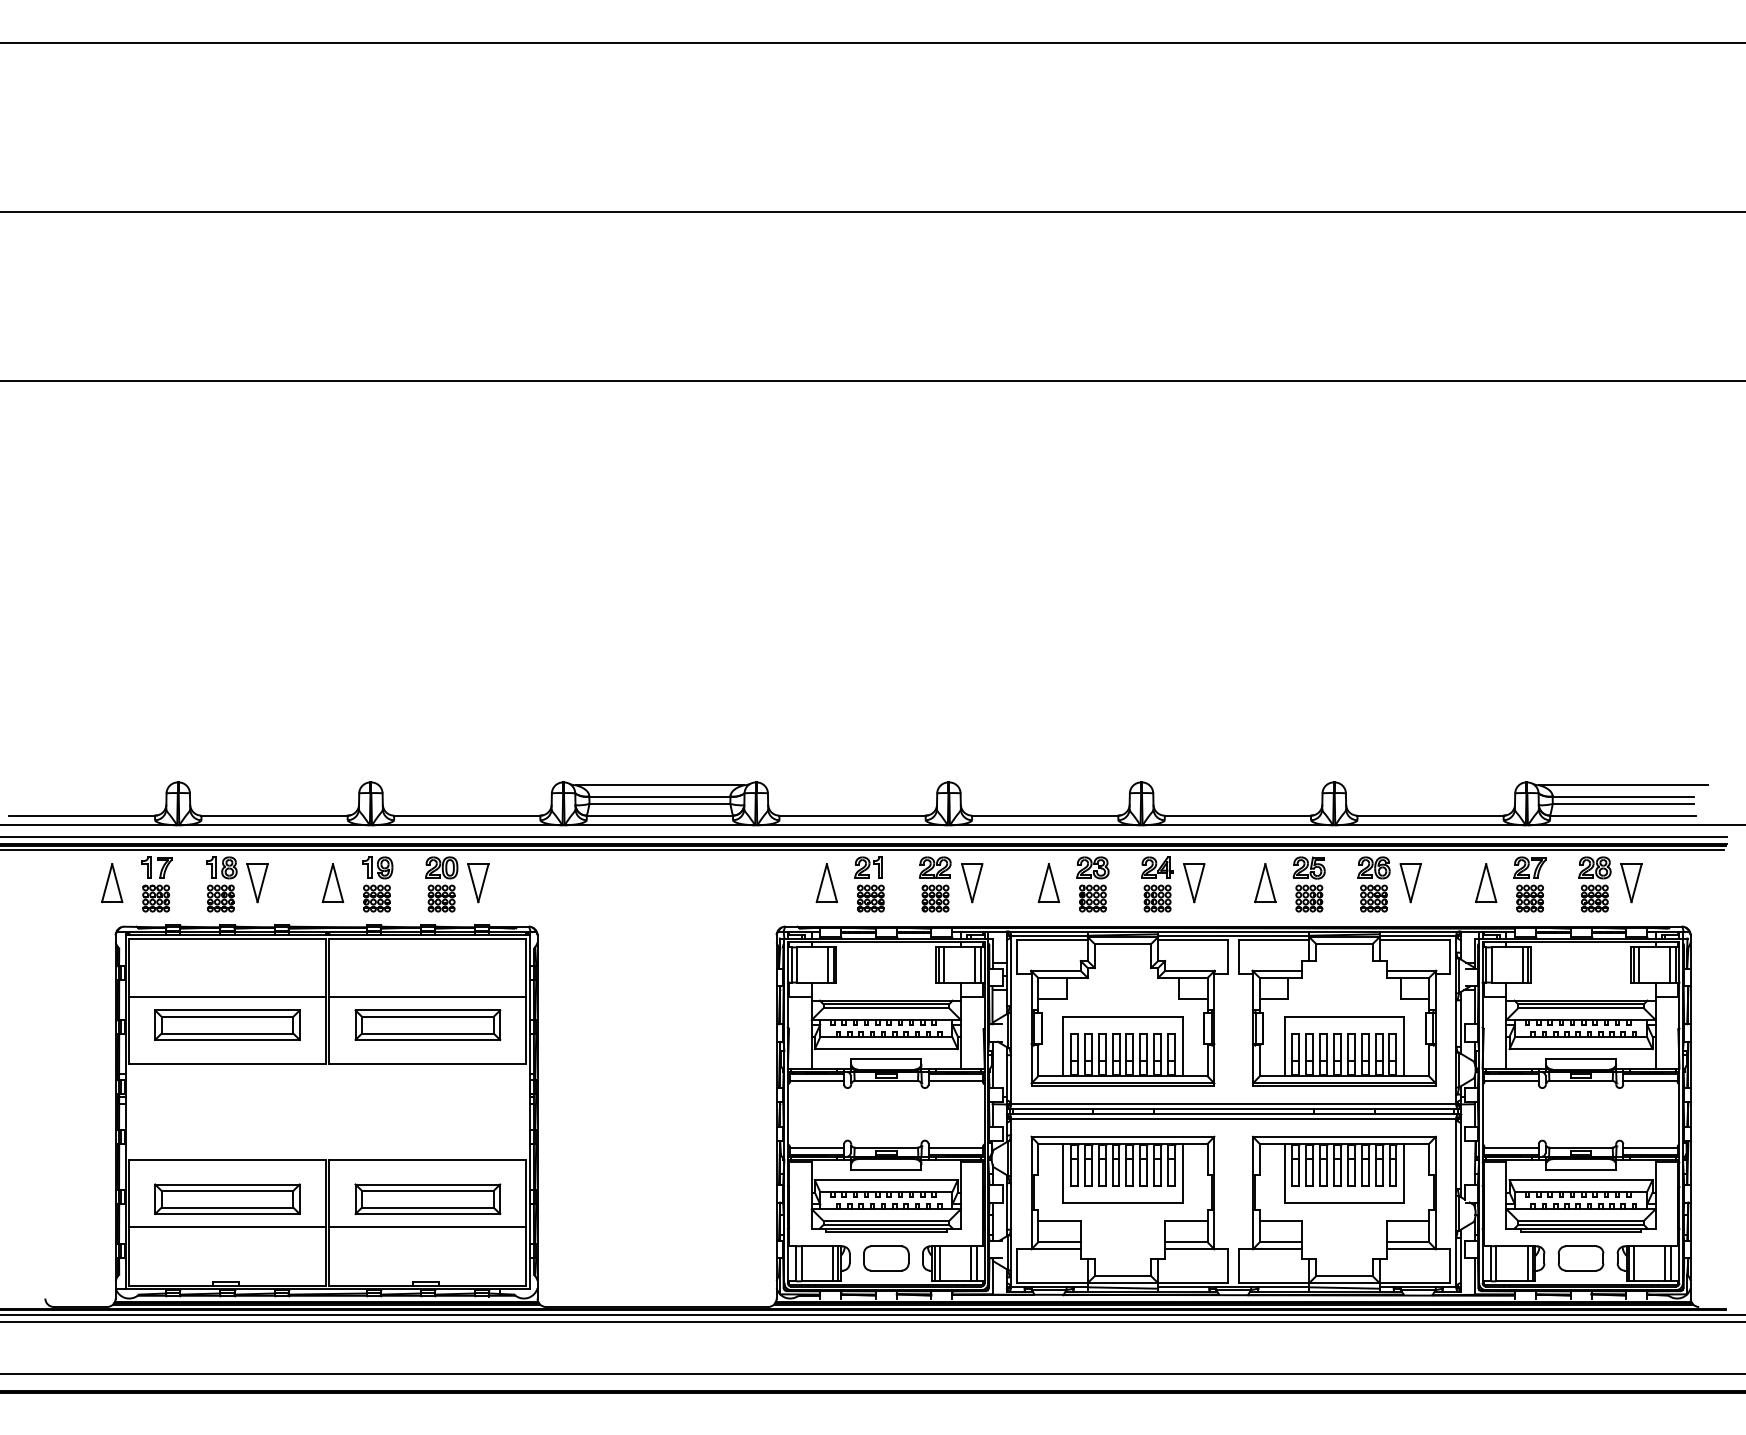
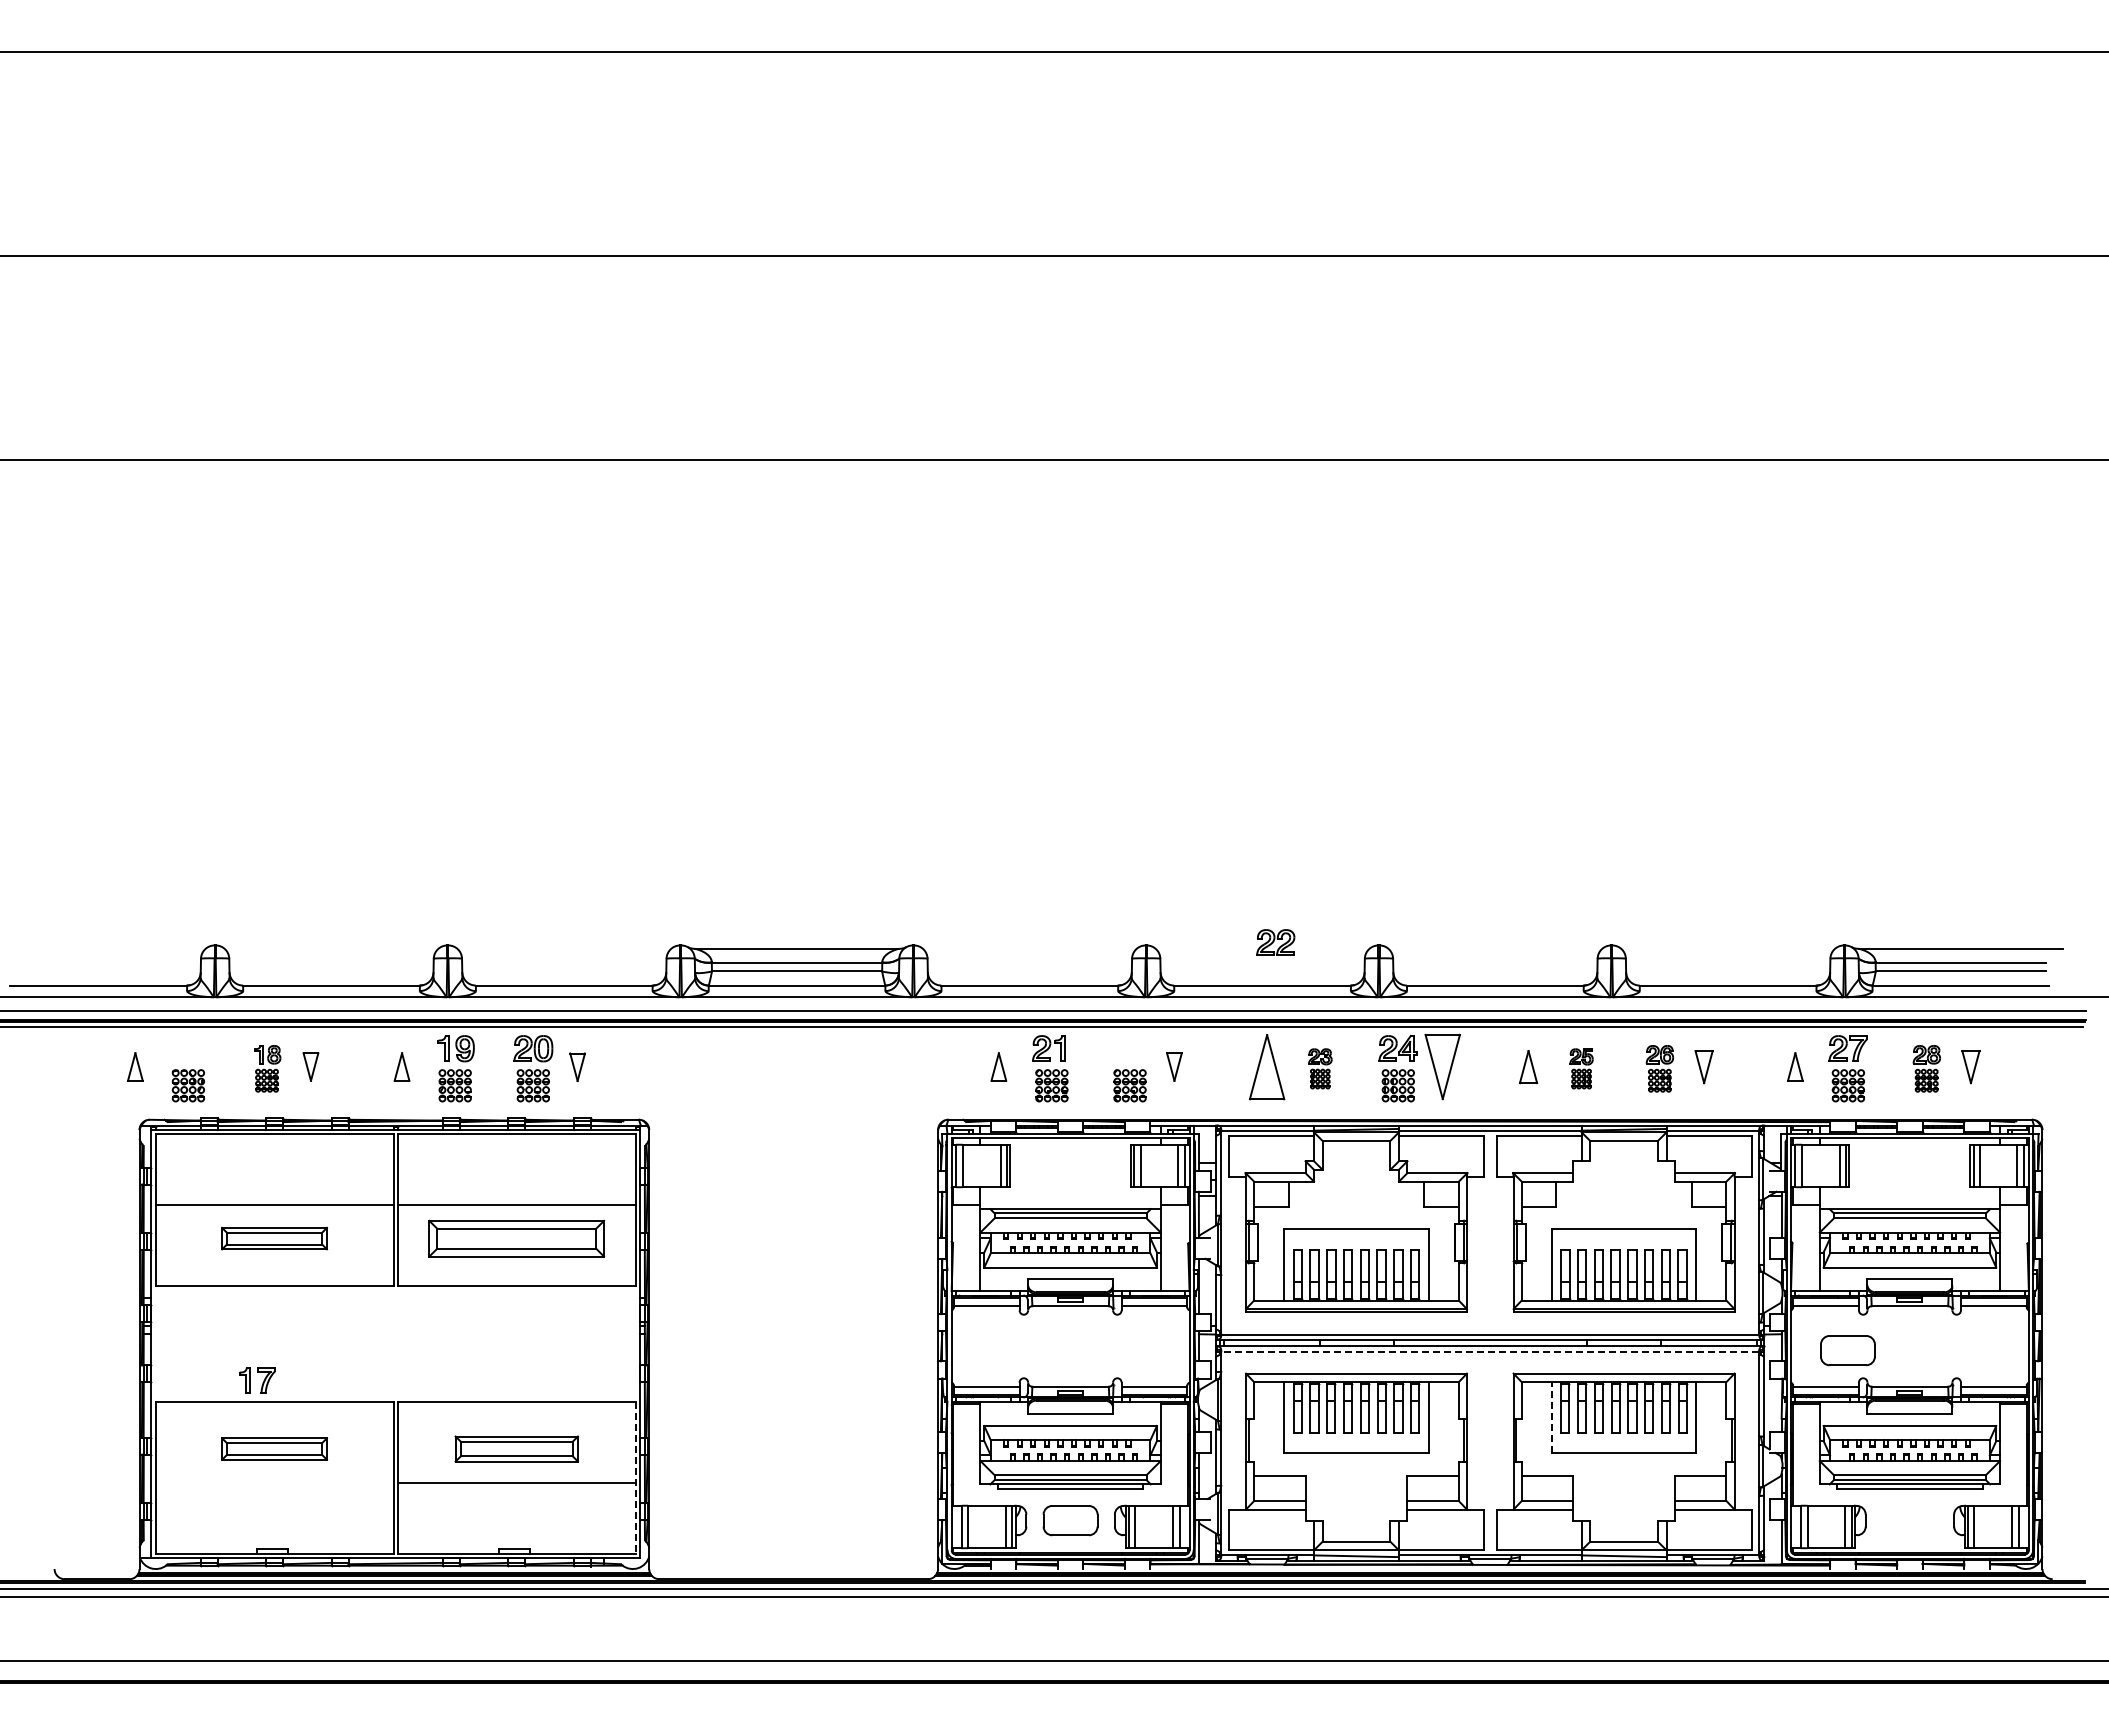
part: (157, 867) -> (257, 1380), moved
part: (935, 867) -> (1275, 942), moved
part: (112, 882) -> (135, 1066), size x0.6
part: (257, 882) -> (310, 1066), size x0.6
part: (332, 882) -> (401, 1066), size x0.6
part: (826, 882) -> (998, 1066), size x0.6
part: (972, 882) -> (1174, 1066), size x0.6
part: (1048, 882) -> (1266, 1066), size x1.4
part: (1265, 882) -> (1528, 1066), size x0.7
part: (1410, 882) -> (1703, 1066), size x0.7
part: (1486, 882) -> (1795, 1066), size x0.6
part: (1631, 882) -> (1970, 1066), size x0.7
part: (478, 883) -> (577, 1067), size x0.6
part: (1194, 883) -> (1442, 1067), size x1.4
part: (221, 884) -> (267, 1068), size x0.7
part: (1093, 884) -> (1320, 1068), size x0.6
part: (1309, 884) -> (1581, 1068), size x0.6
part: (1373, 884) -> (1659, 1068), size x0.7
part: (1594, 884) -> (1926, 1068), size x0.7
part: (227, 1024) -> (274, 1238), size x0.6
line: (1233, 1118) -> (1490, 1351), solid -> dashed
line: (1284, 1173) -> (1551, 1417), solid -> dashed
part: (227, 1198) -> (274, 1448), size x0.6
part: (427, 1198) -> (516, 1448), size x0.7
line: (526, 1223) -> (635, 1478), solid -> dashed
line: (227, 1226) -> (274, 1482), removed
part: (1580, 1258) -> (1847, 1350), moved

